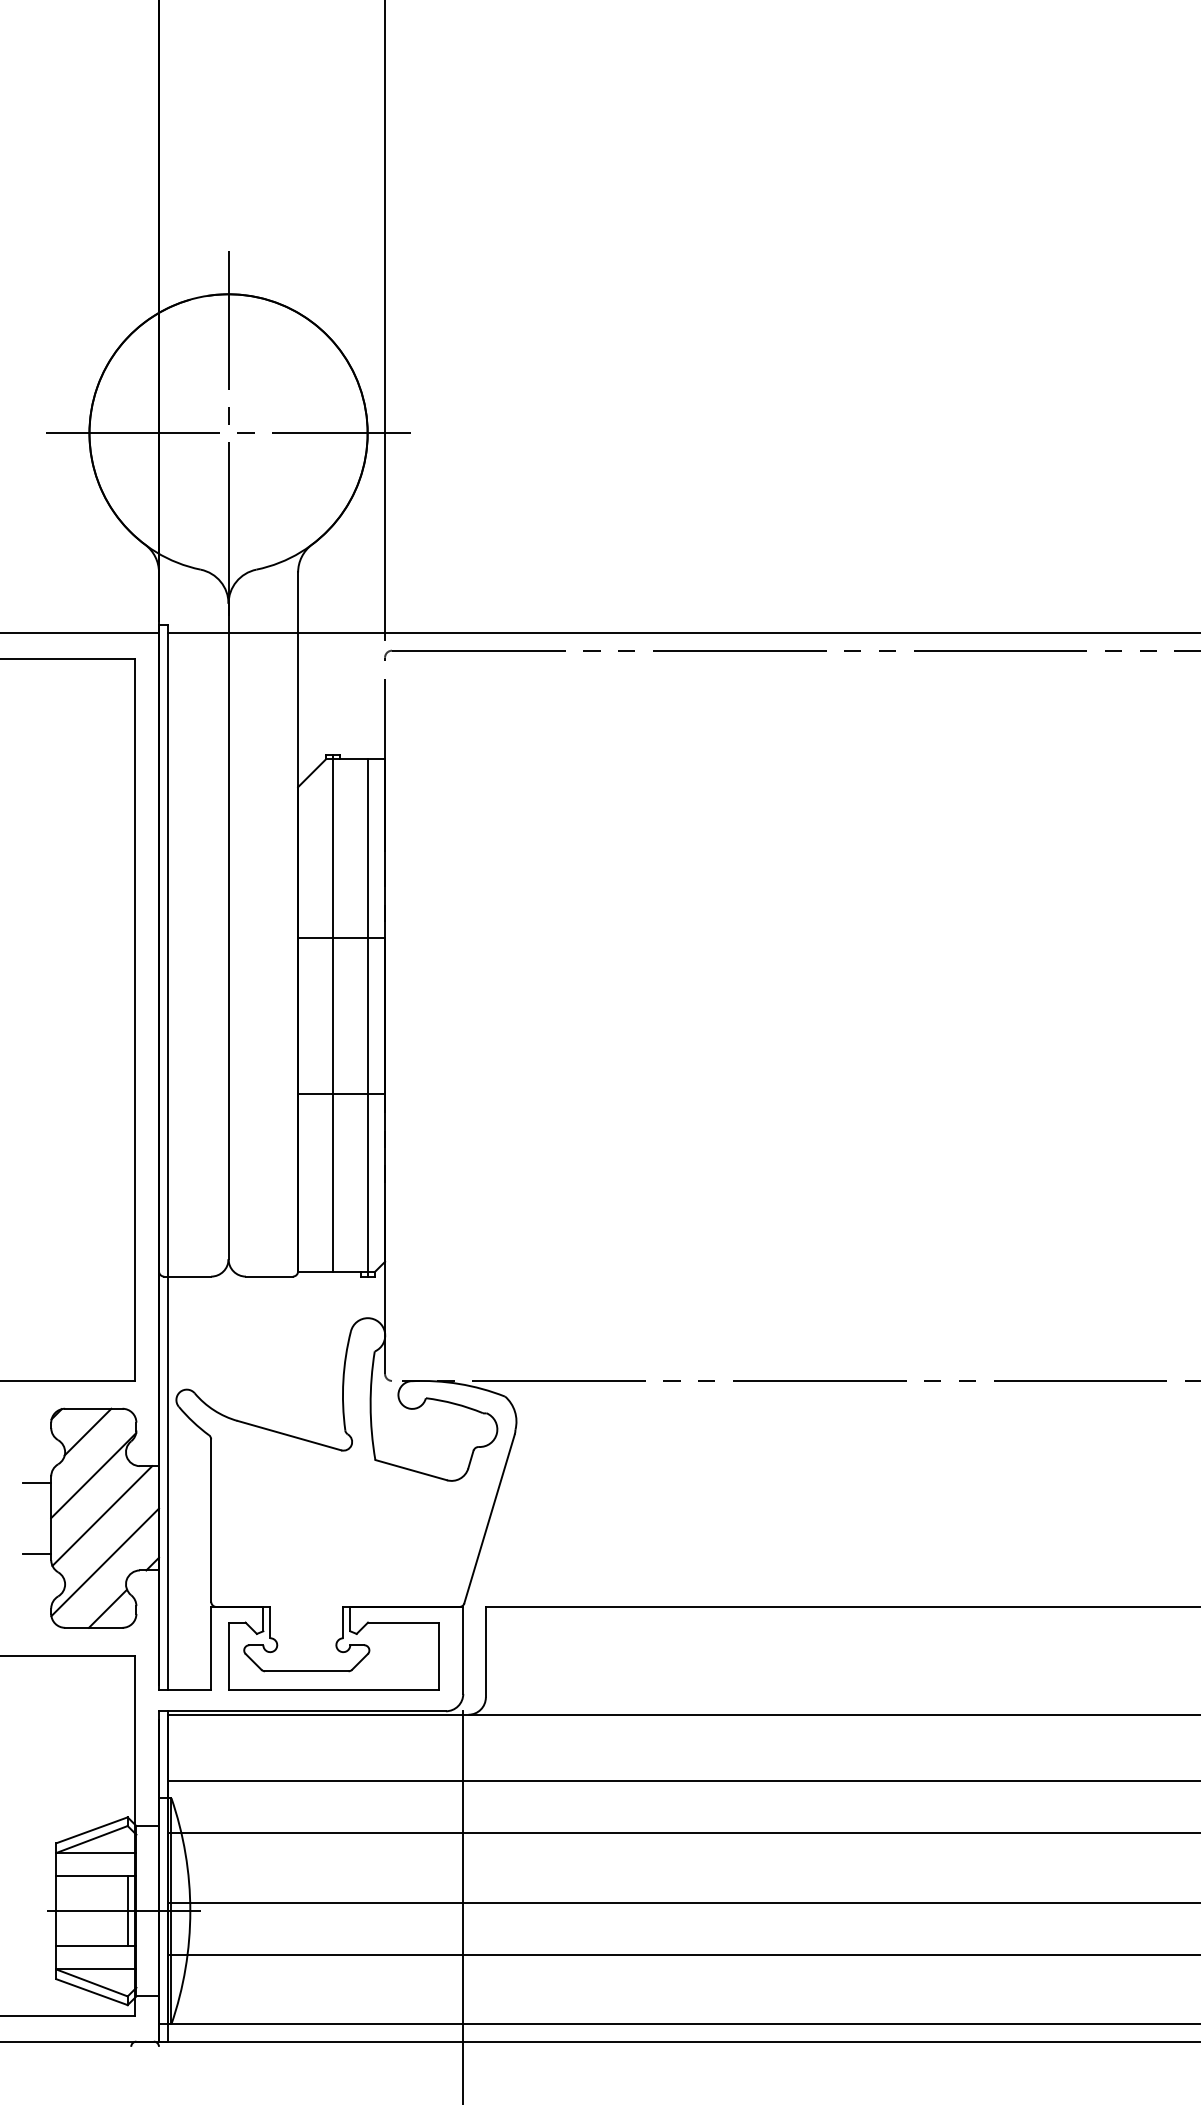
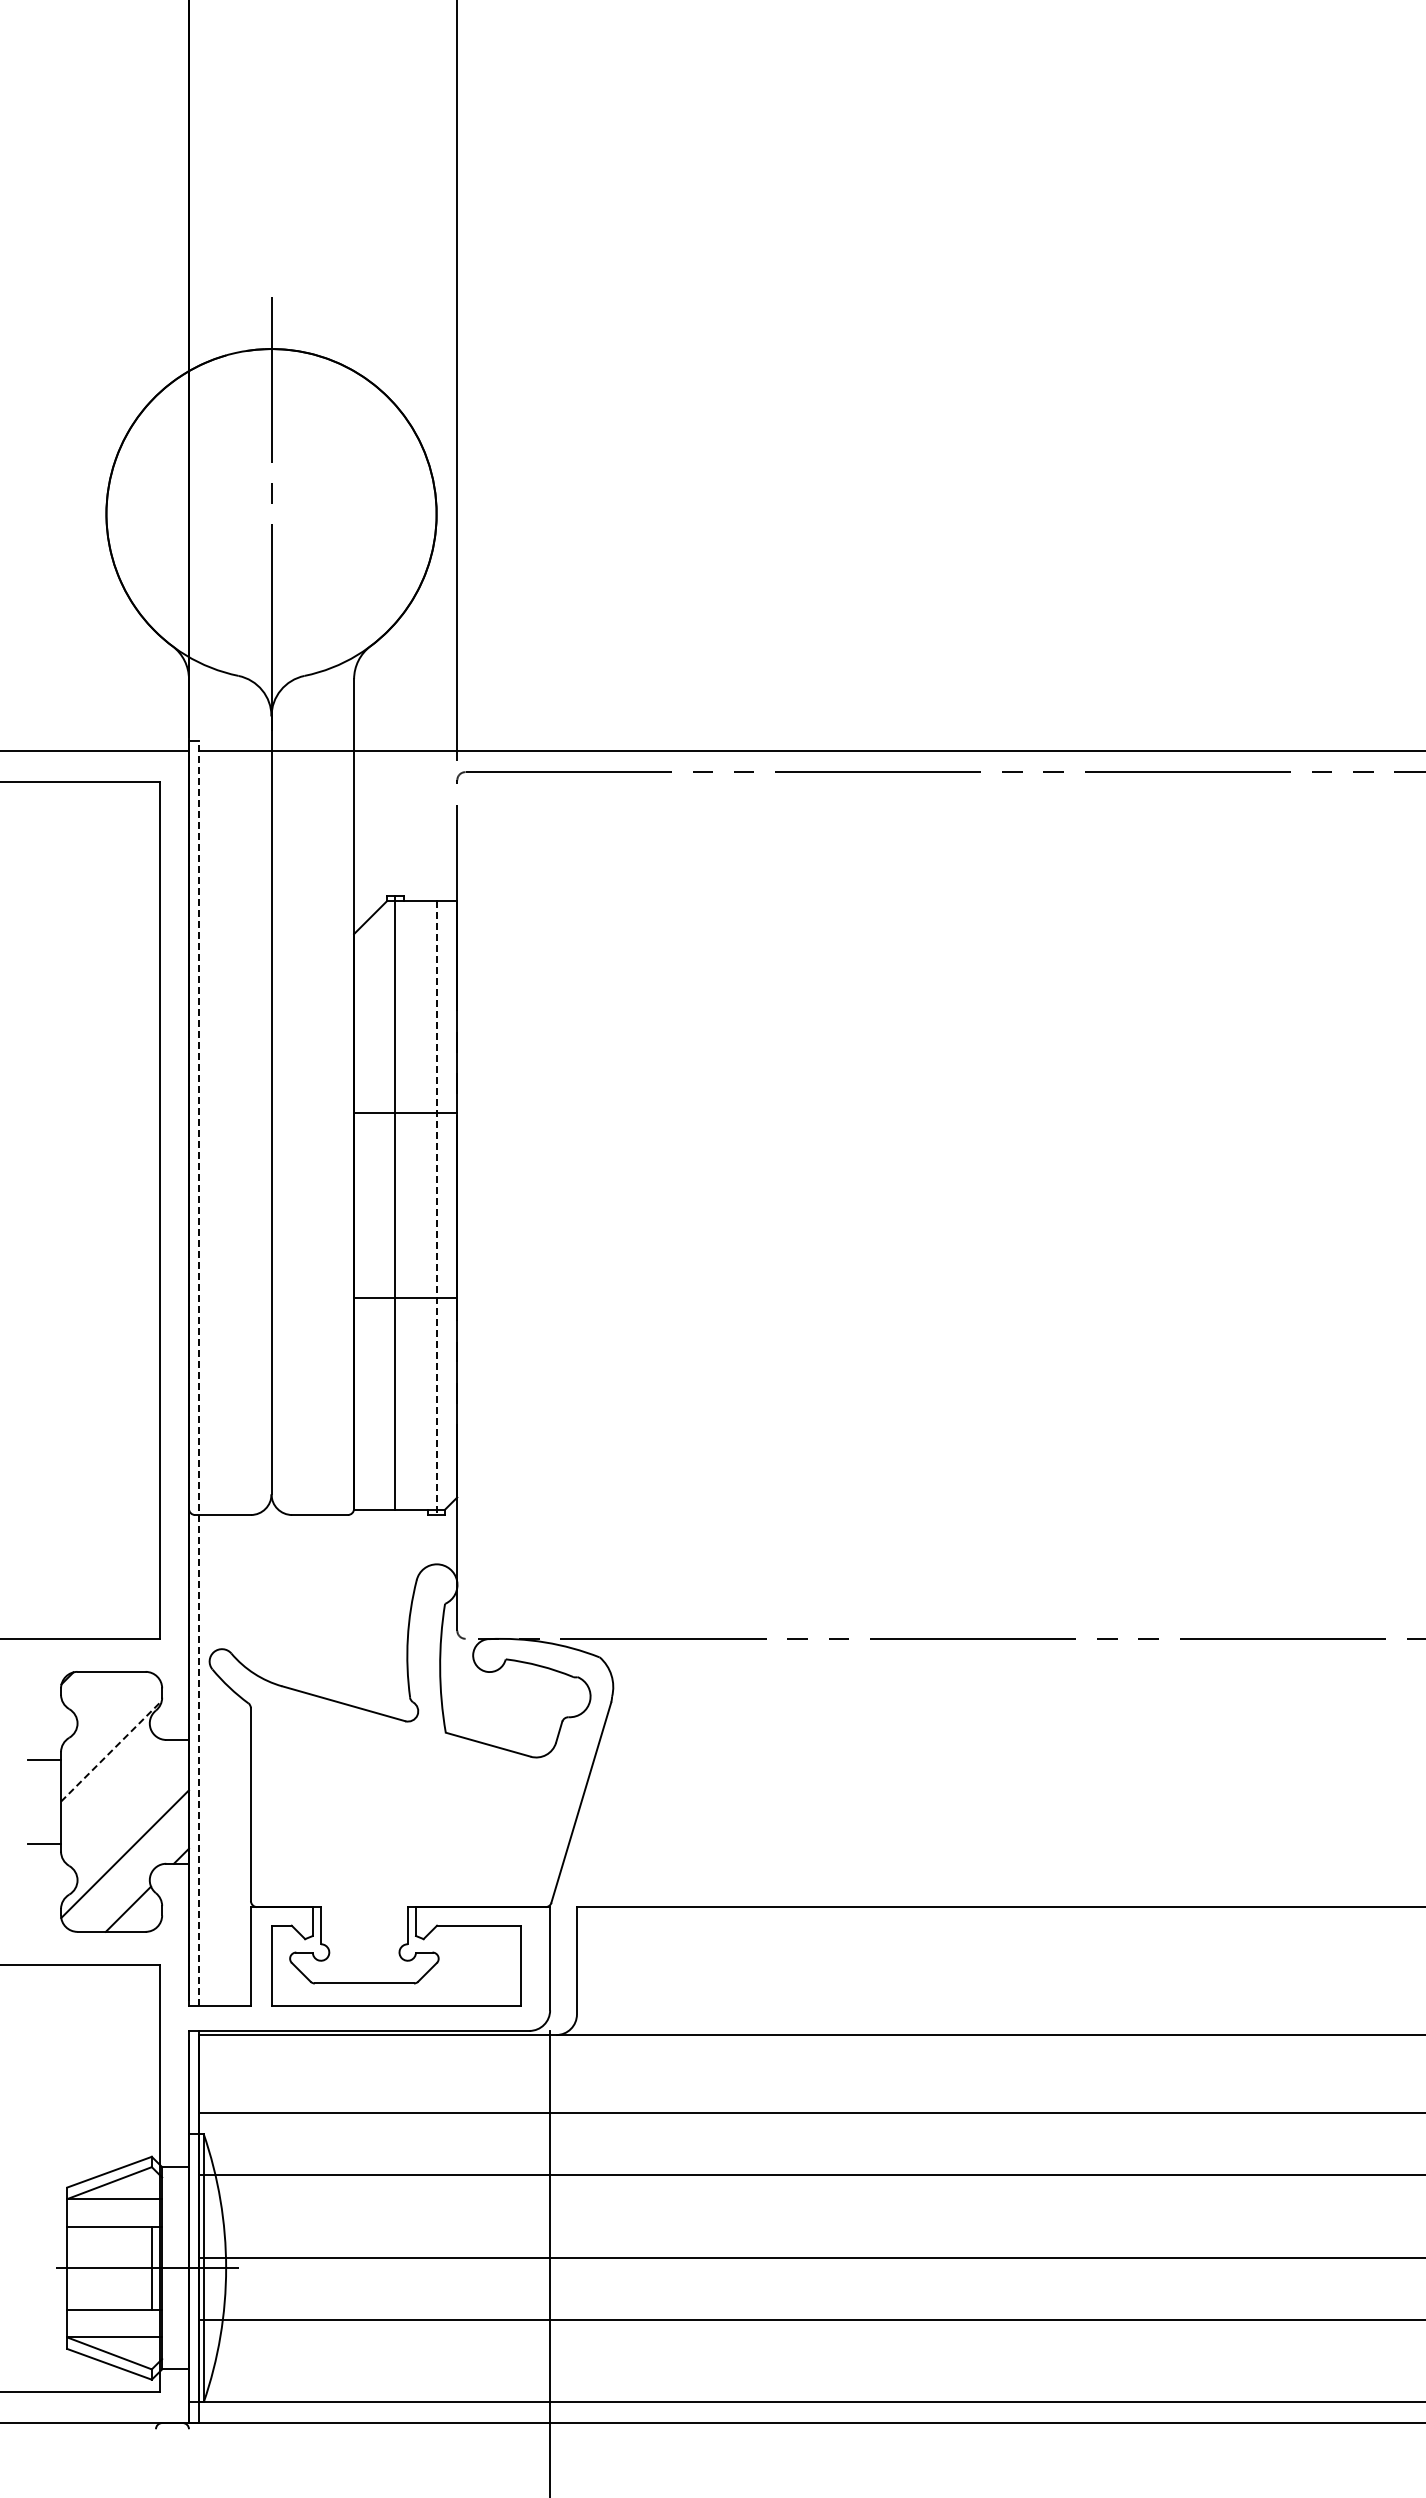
line: (228, 433) -> (271, 514), removed
line: (367, 1018) -> (436, 1208), solid -> dashed
line: (167, 1157) -> (199, 1373), solid -> dashed
line: (87, 1432) -> (104, 1699), removed
line: (93, 1475) -> (111, 1750), solid -> dashed
line: (102, 1515) -> (121, 1798), removed

